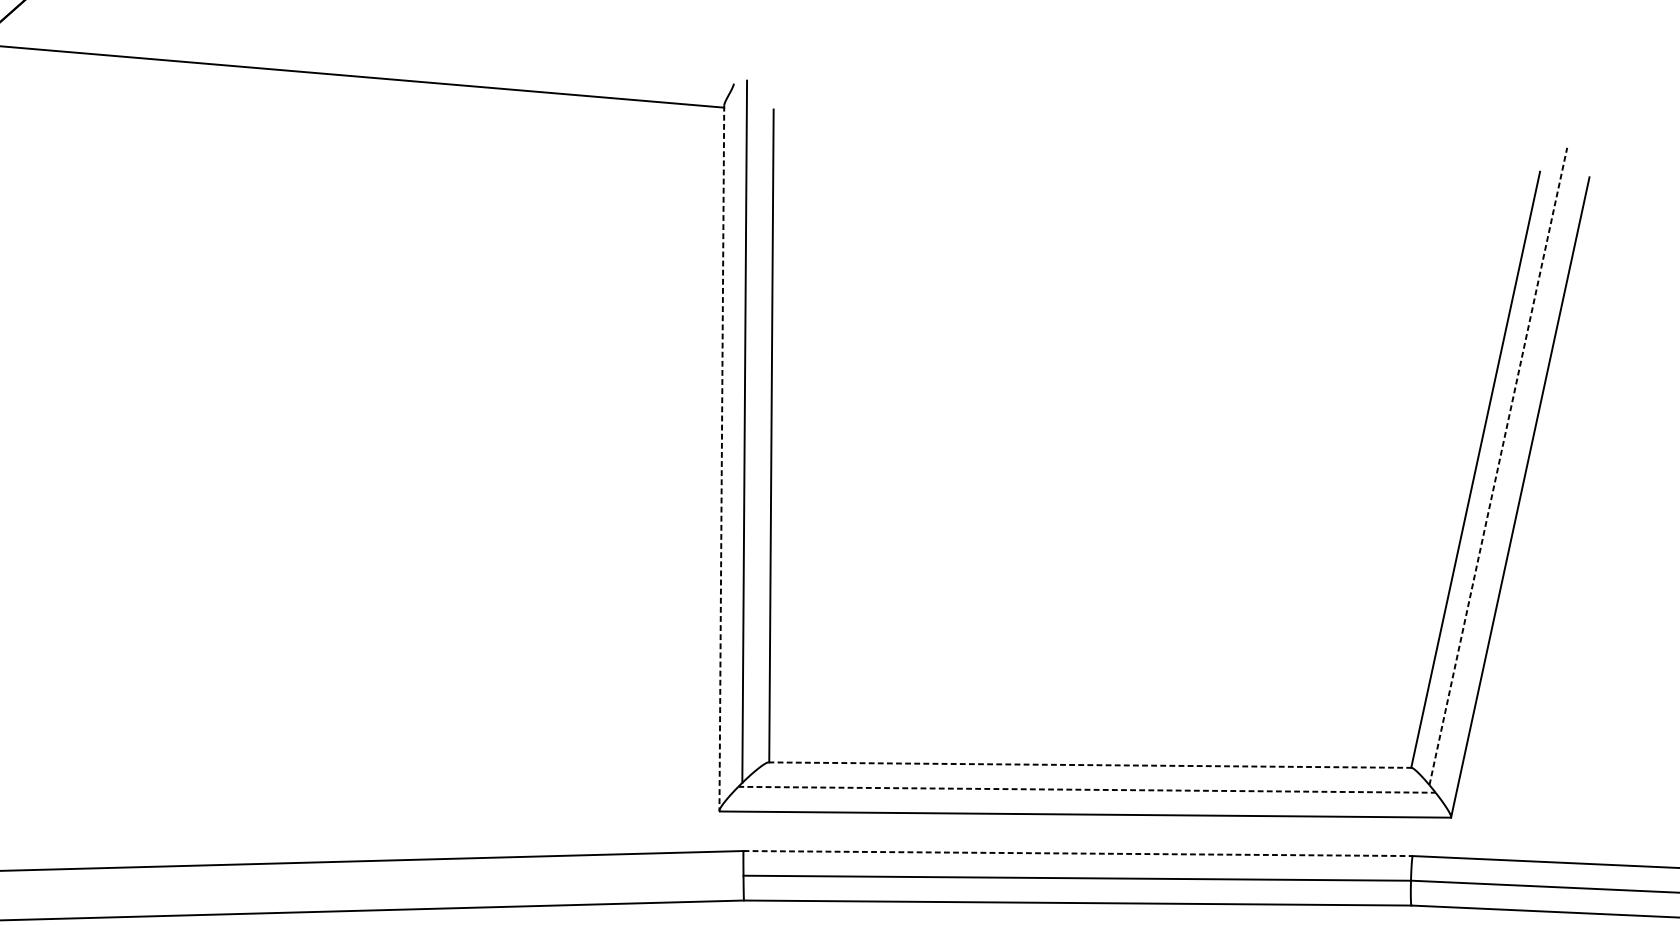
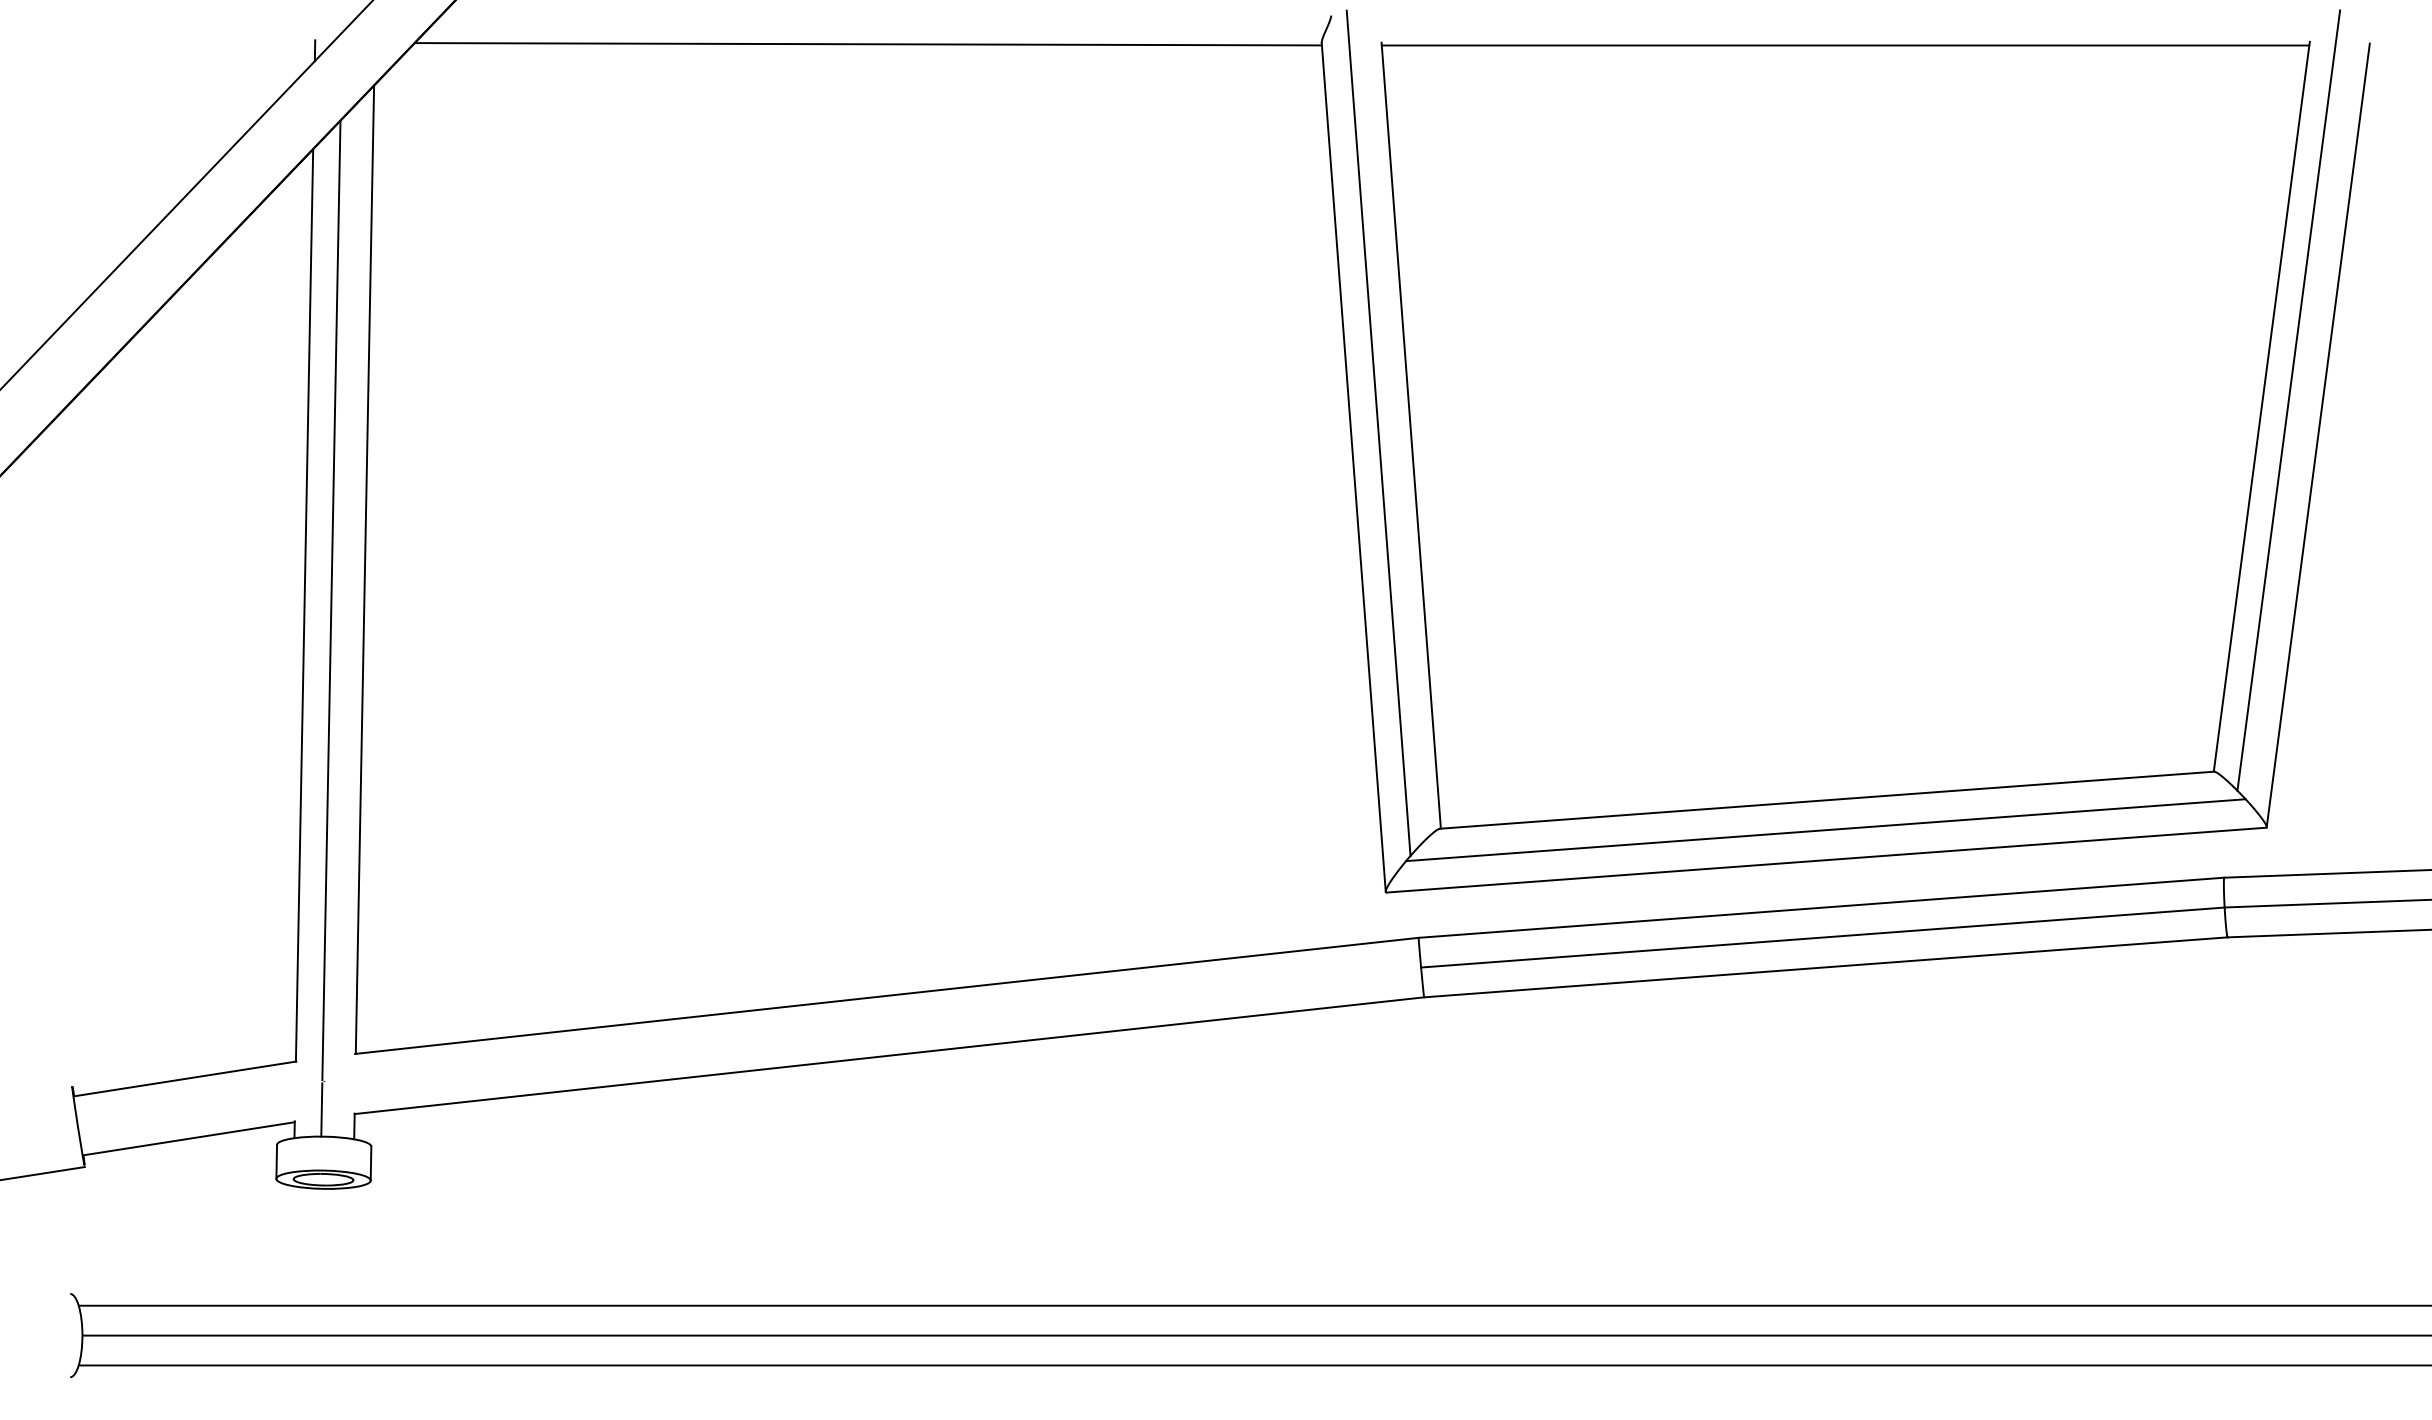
line: (1156, 143) -> (1845, 45), added
line: (721, 458) -> (1353, 467), dashed -> solid
line: (1498, 466) -> (2288, 400), dashed -> solid
line: (1090, 765) -> (1827, 800), dashed -> solid
line: (1086, 790) -> (1825, 830), dashed -> solid
line: (1078, 853) -> (1821, 907), dashed -> solid

